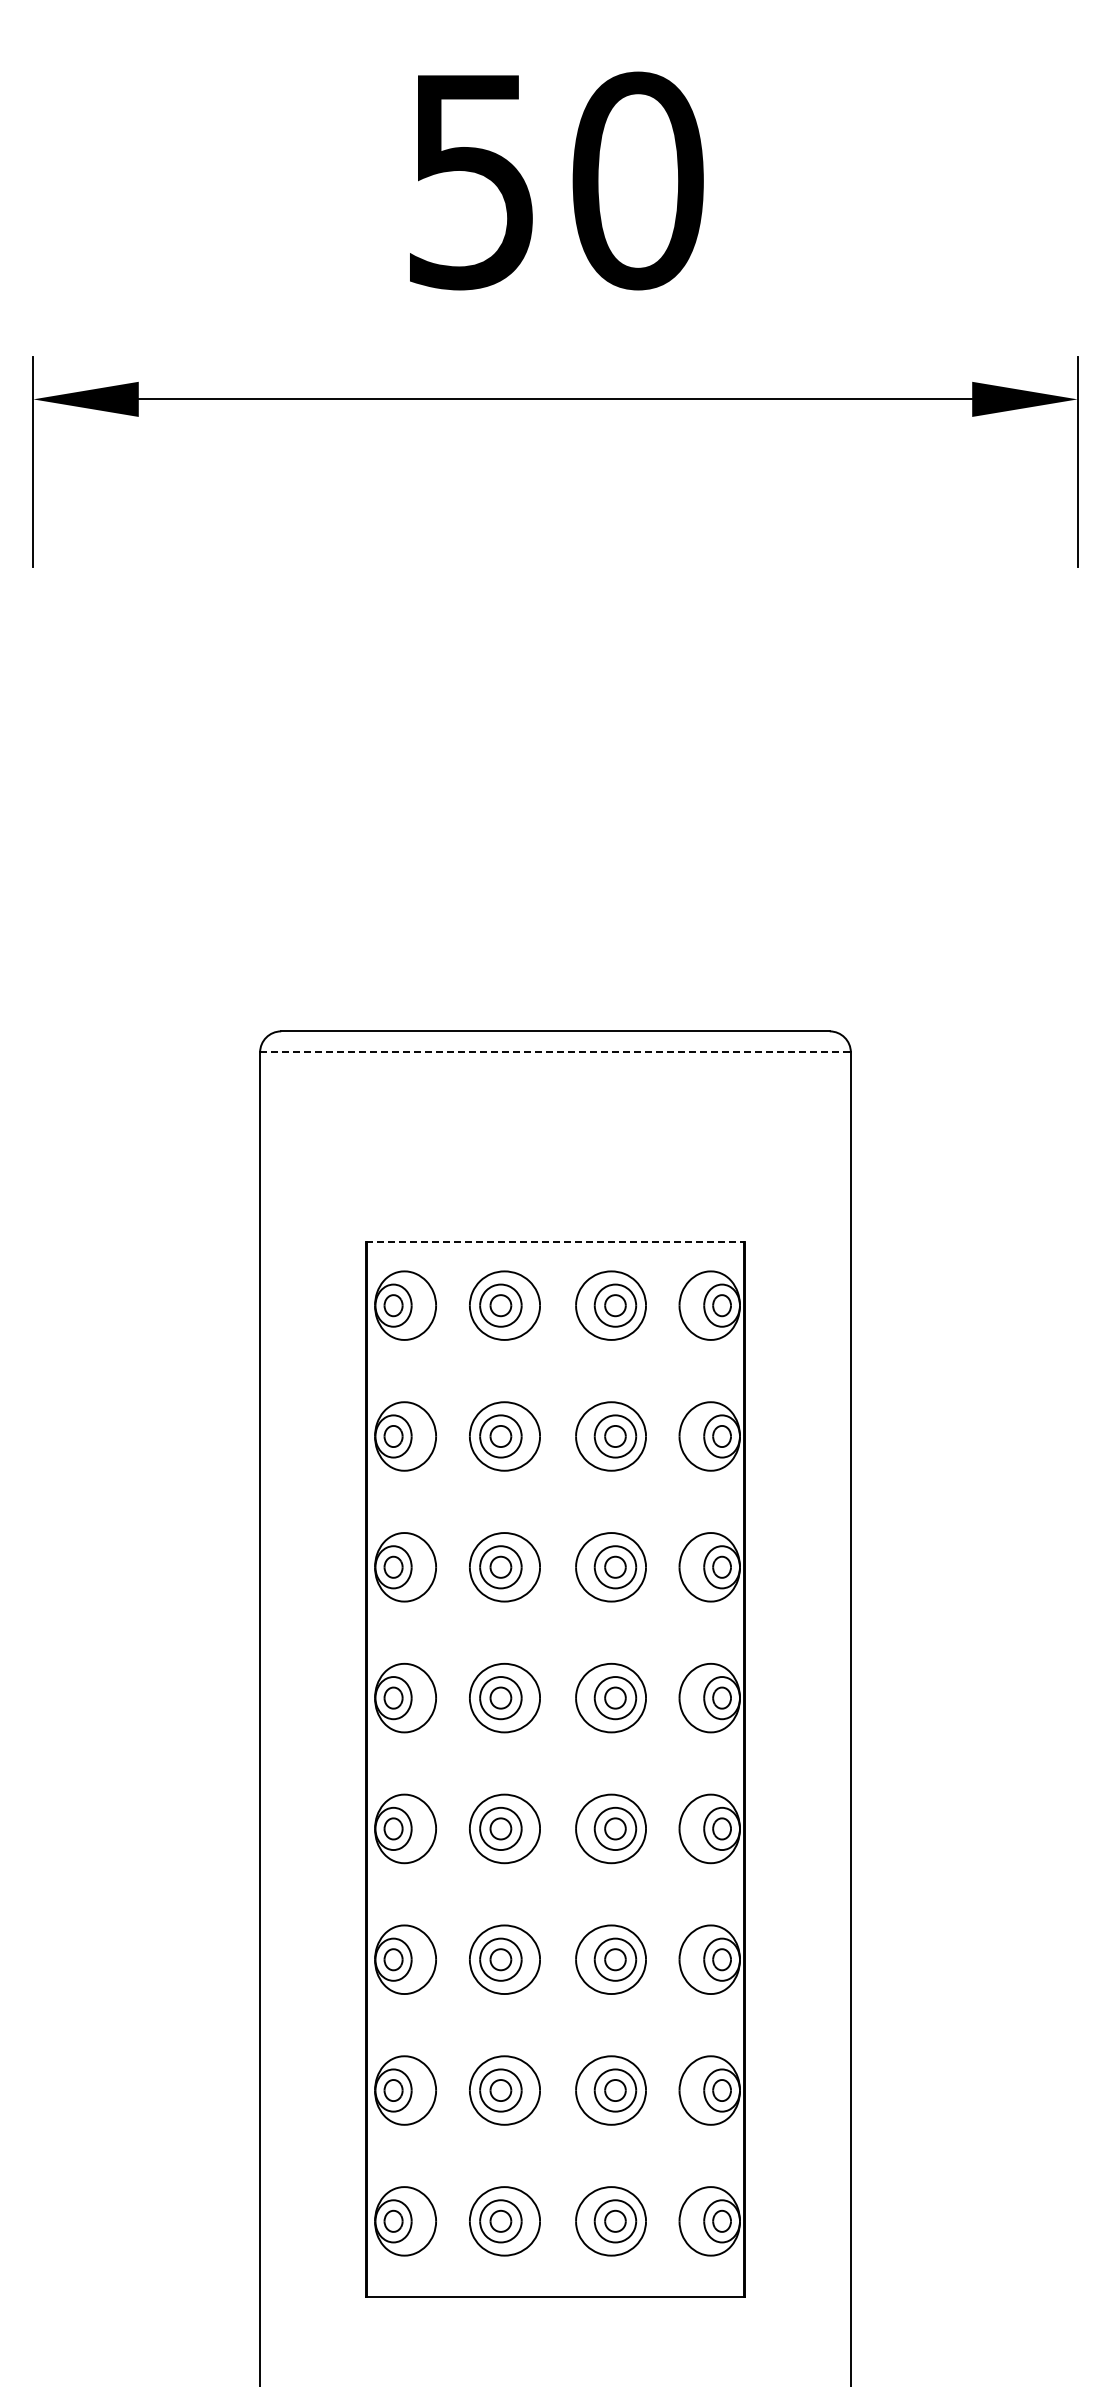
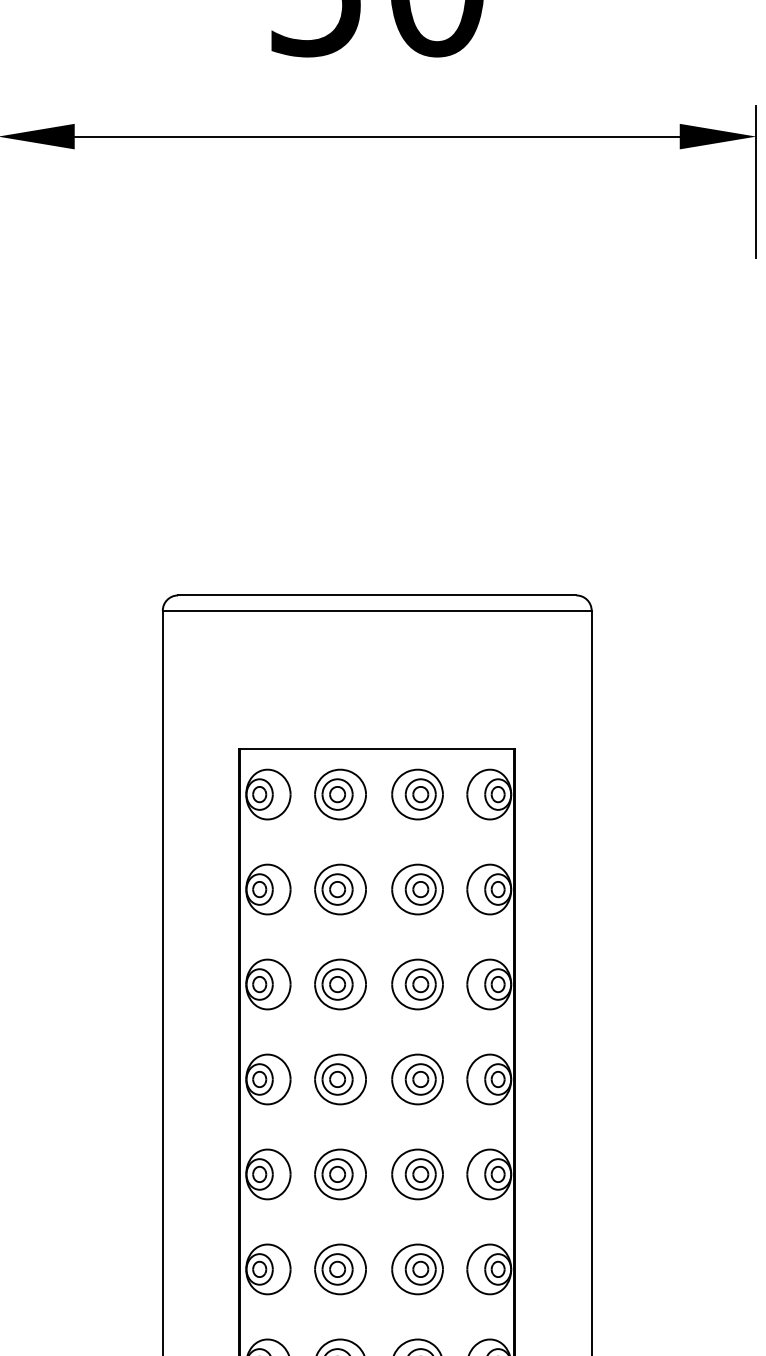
line: (555, 1052) -> (377, 610), dashed -> solid
line: (555, 1242) -> (377, 748), dashed -> solid

